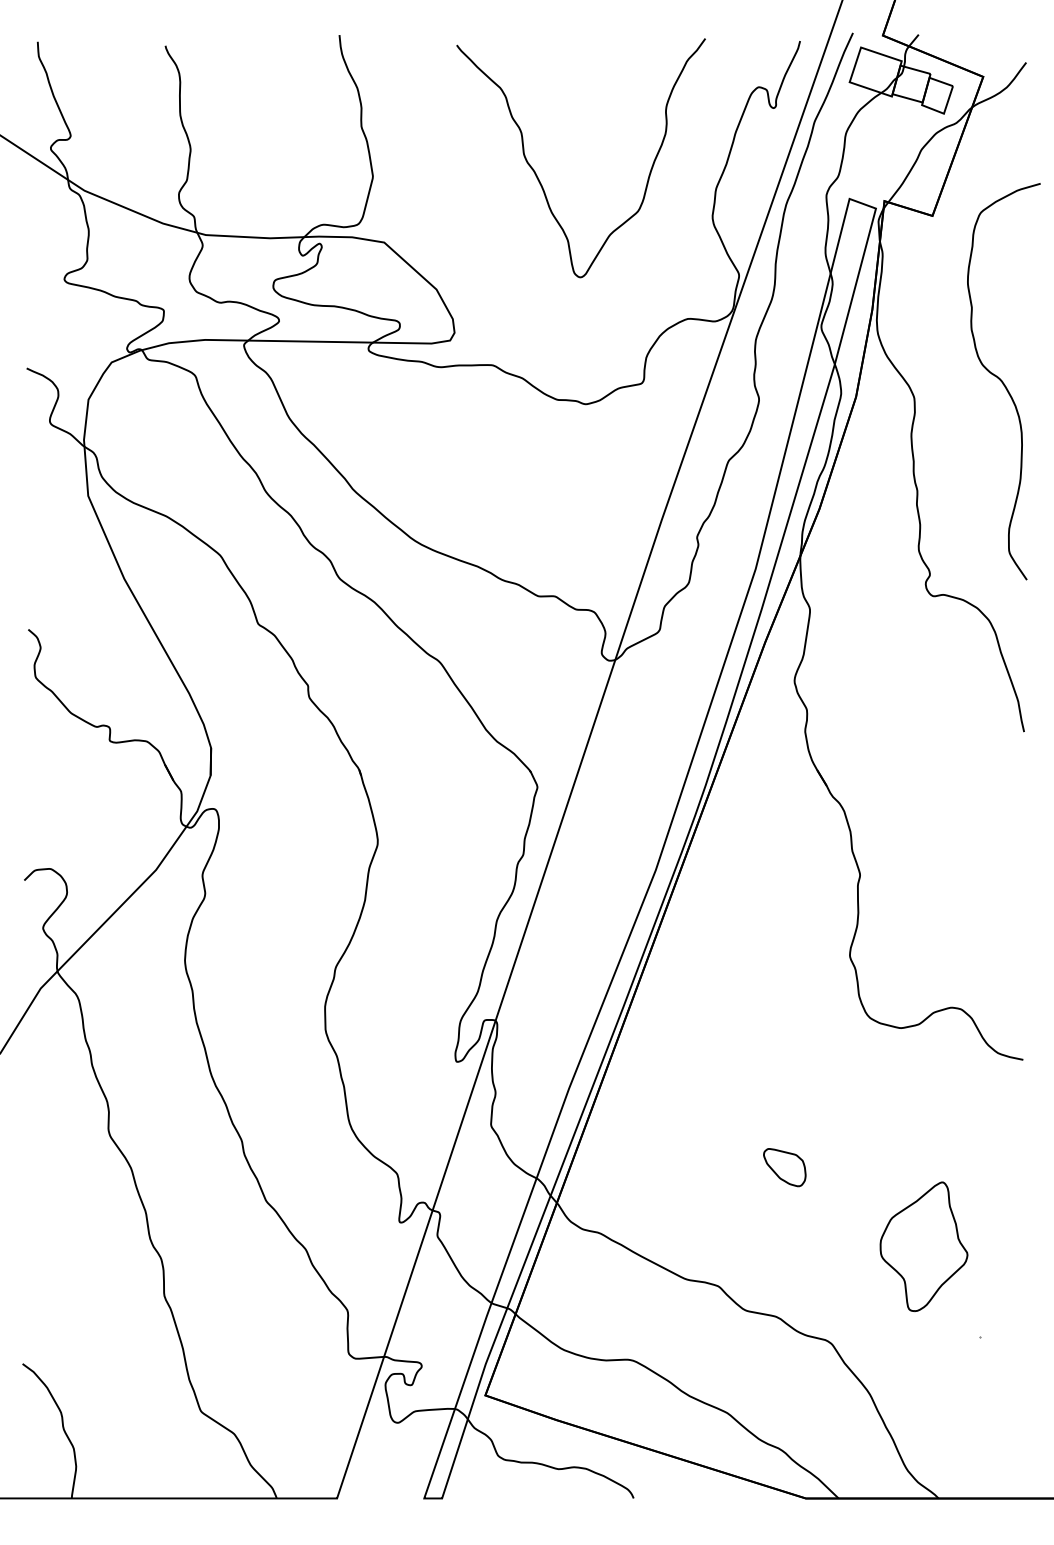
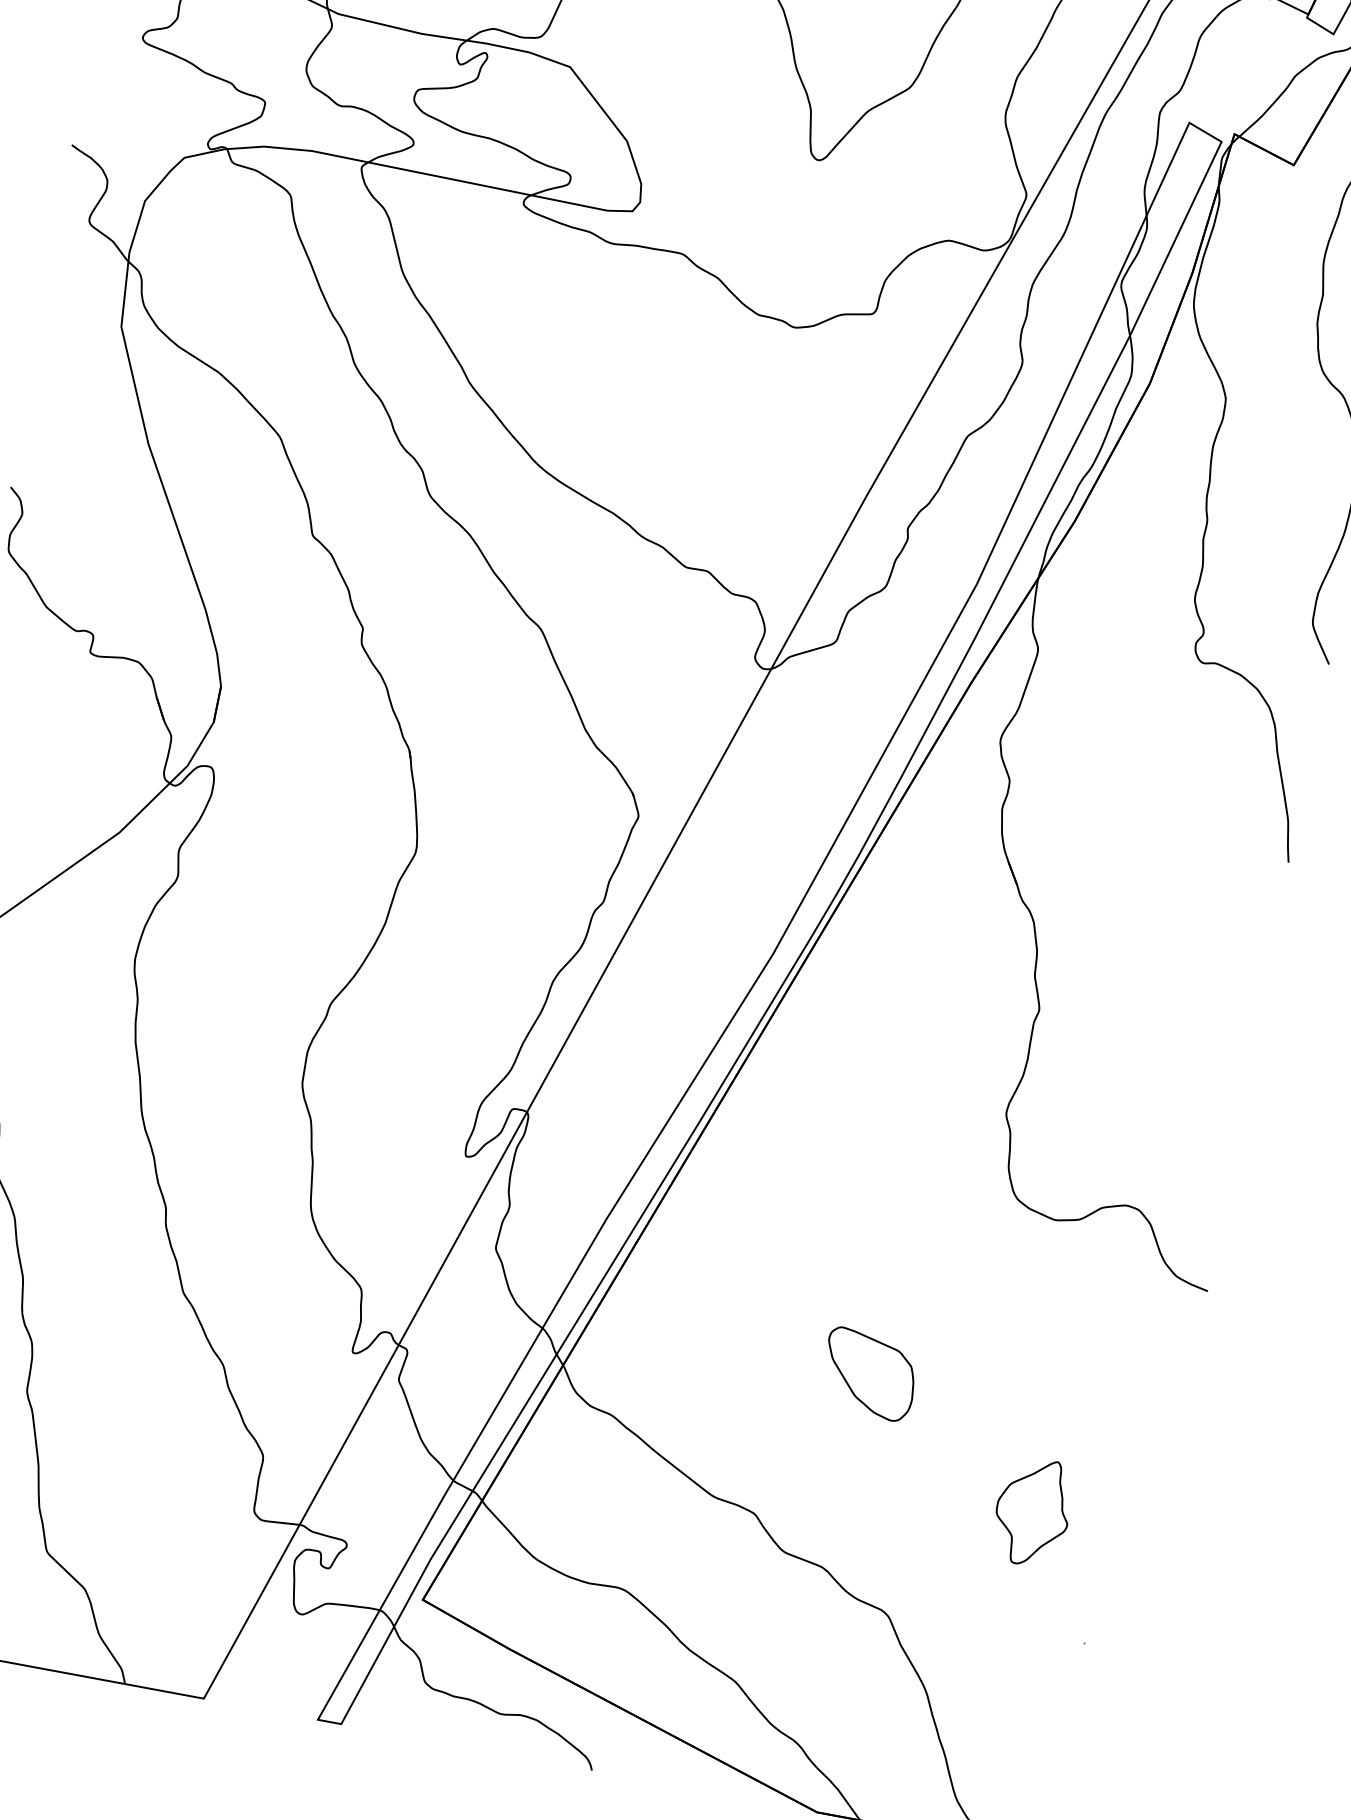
part: (784, 1167) -> (869, 1374), size x1.67
part: (924, 1247) -> (1033, 1512), size x0.62

